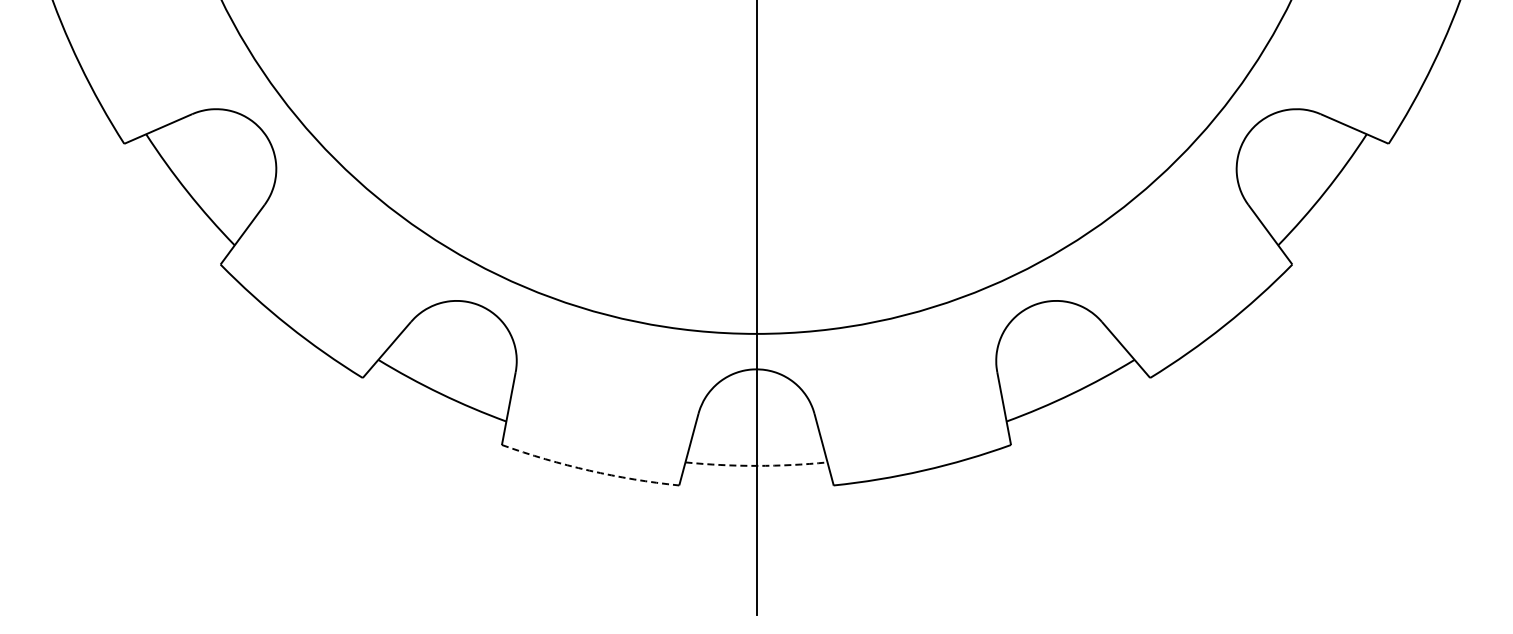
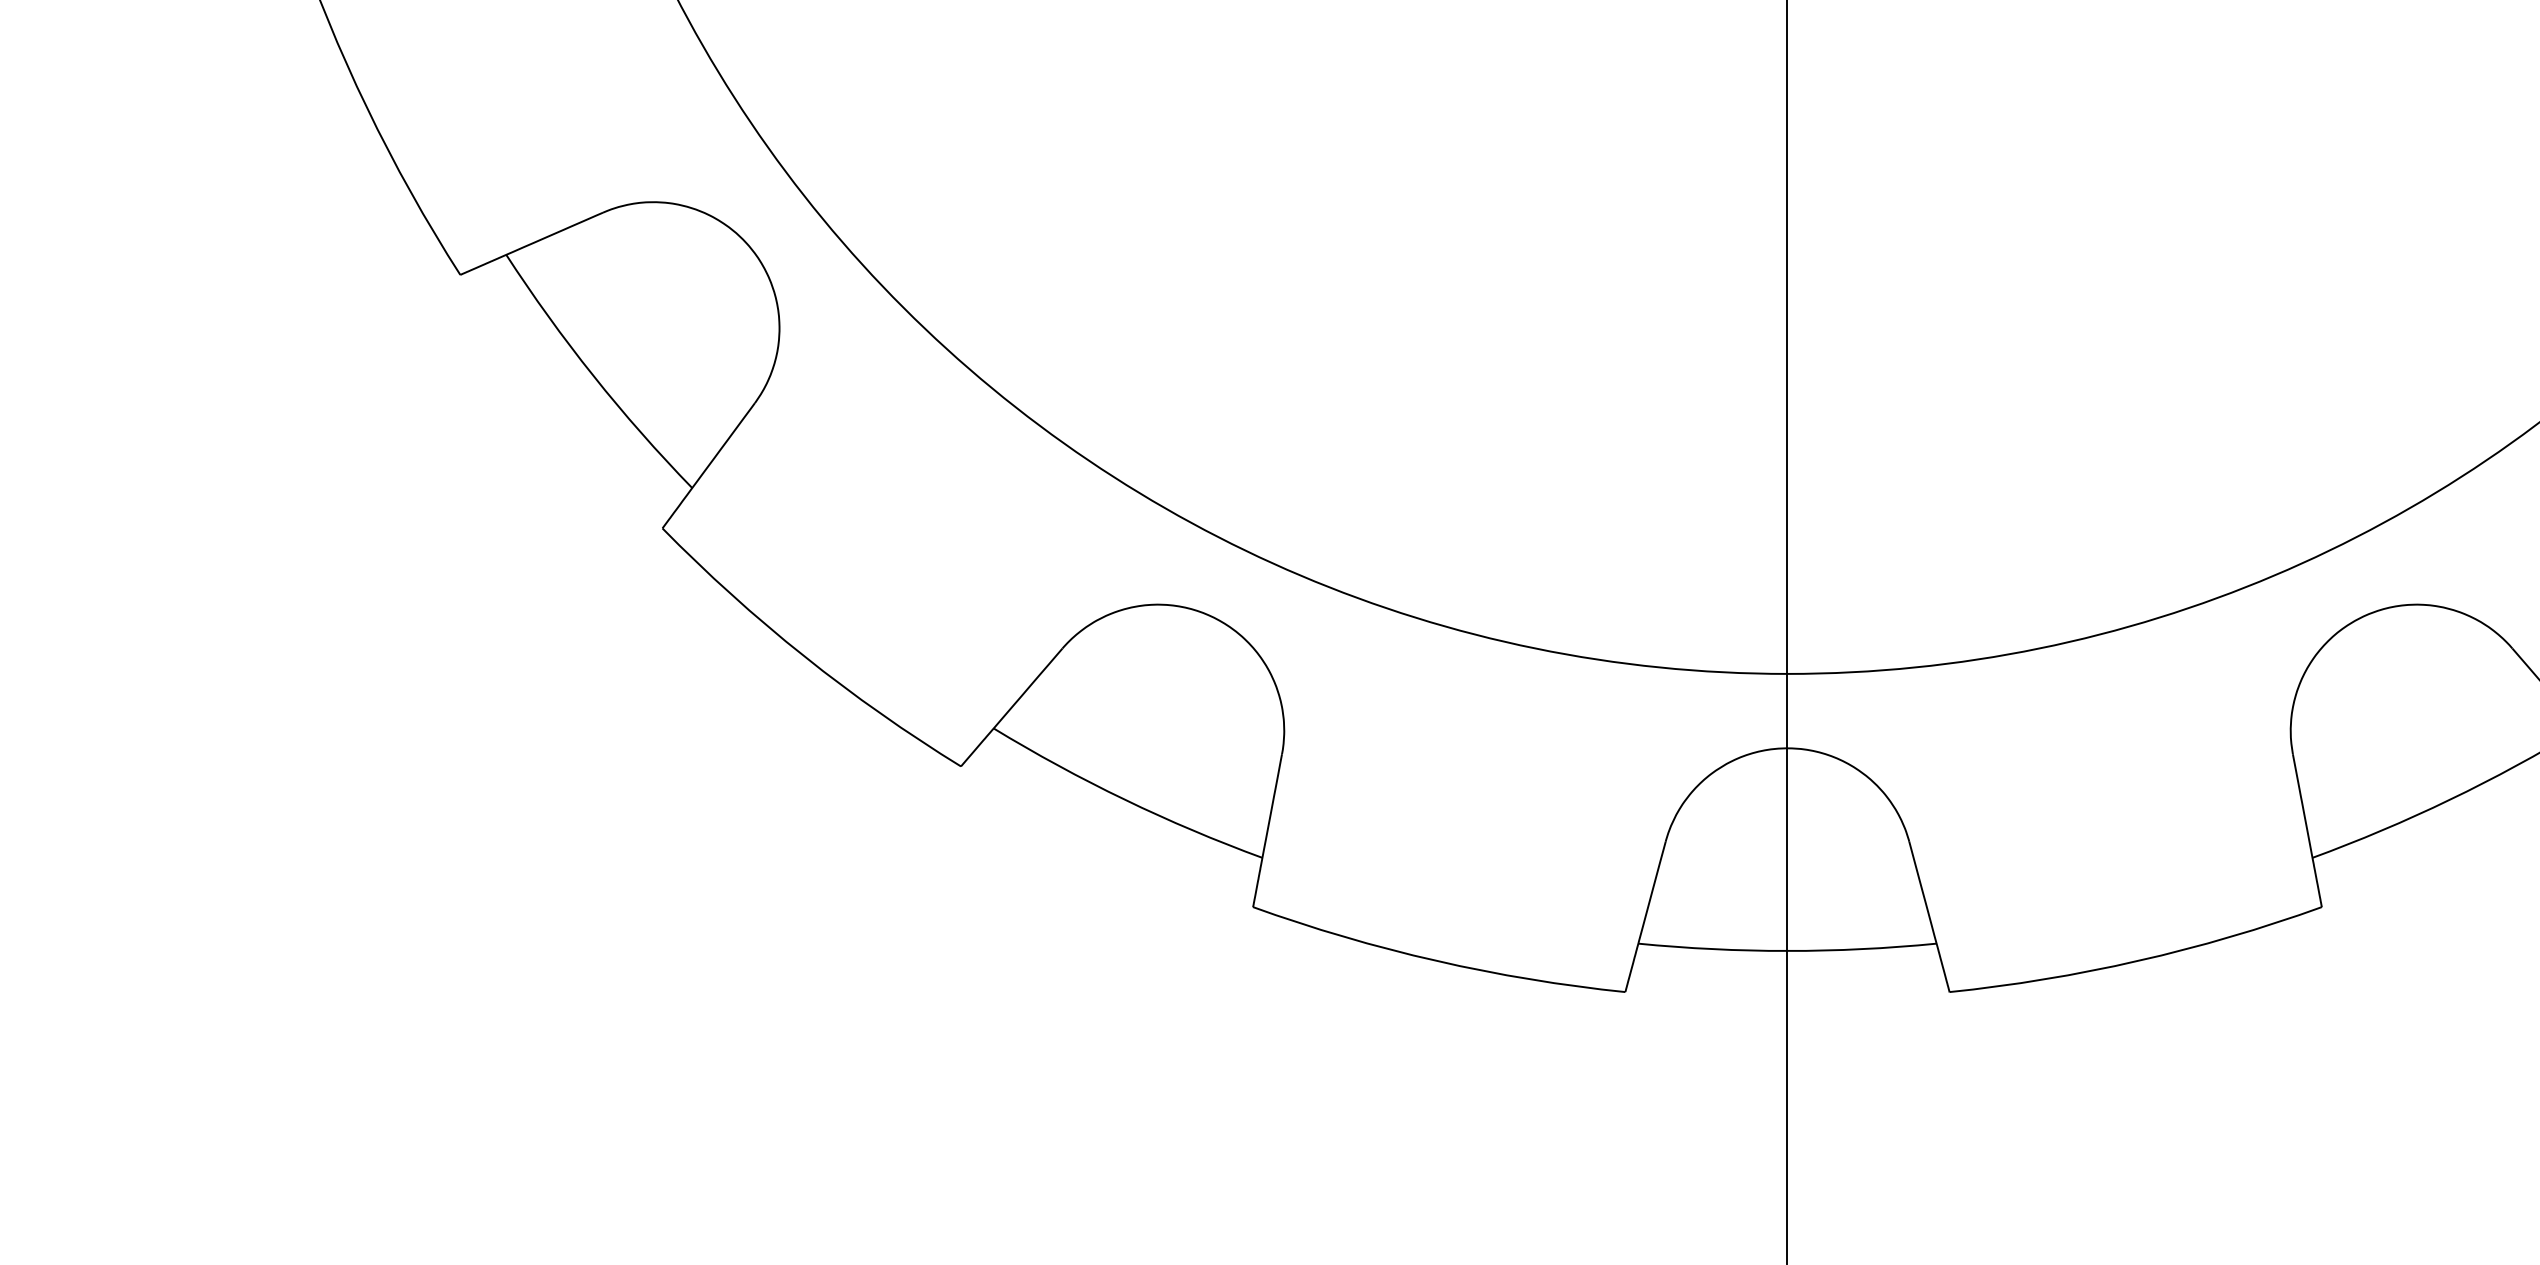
arc: (756, 465) -> (1787, 950), dashed -> solid
arc: (589, 470) -> (1436, 960), dashed -> solid

